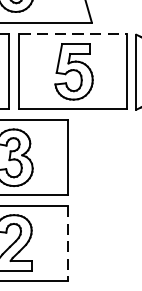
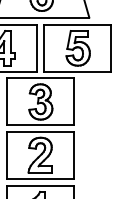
line: (72, 33) -> (77, 24), dashed -> solid
line: (68, 243) -> (74, 155), dashed -> solid

